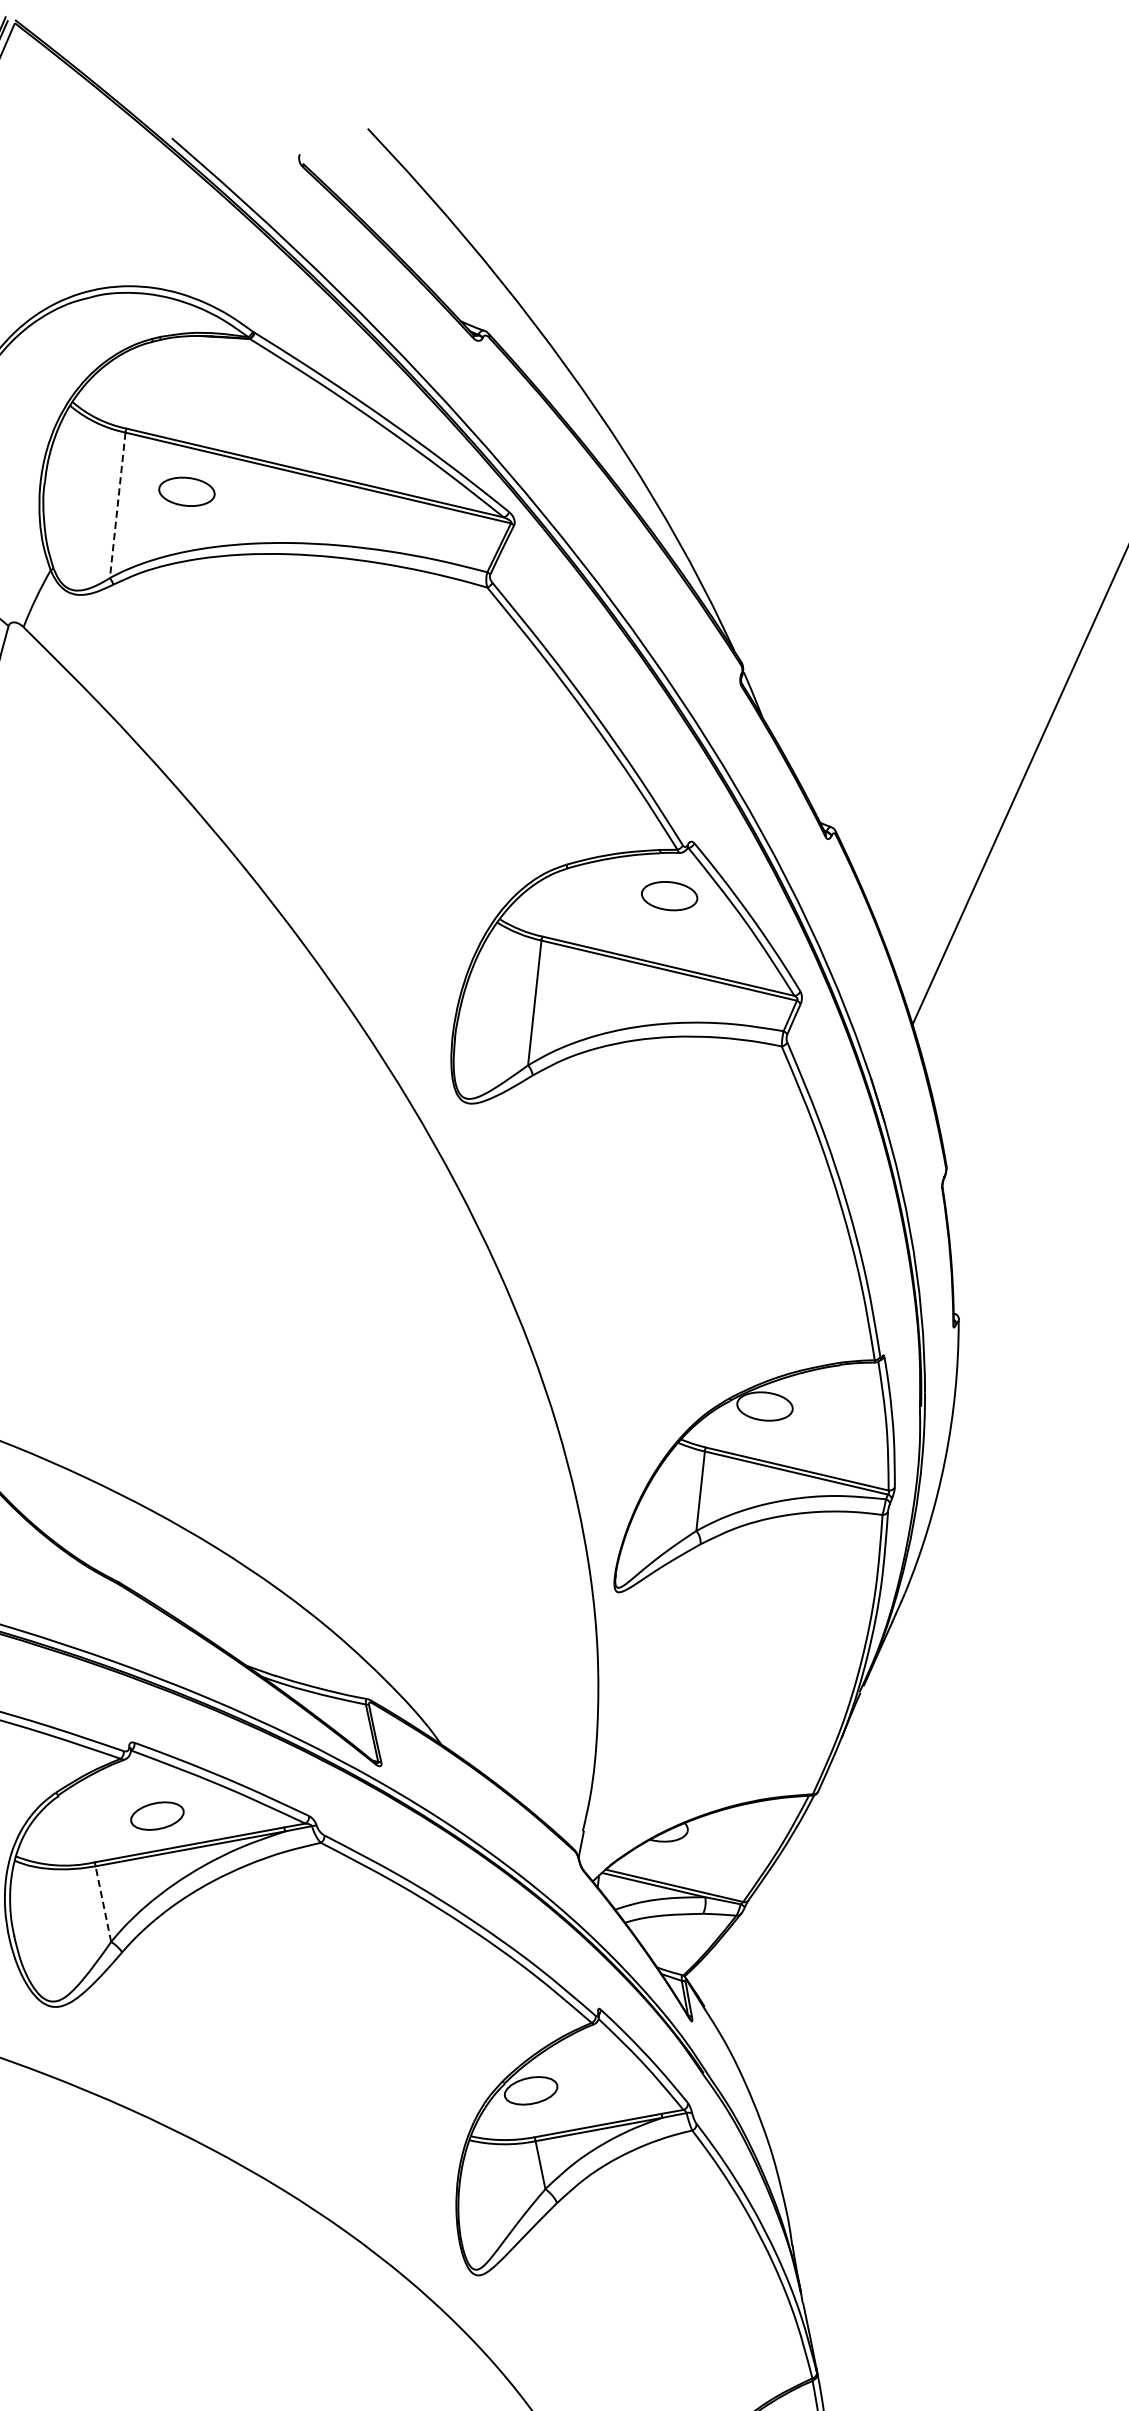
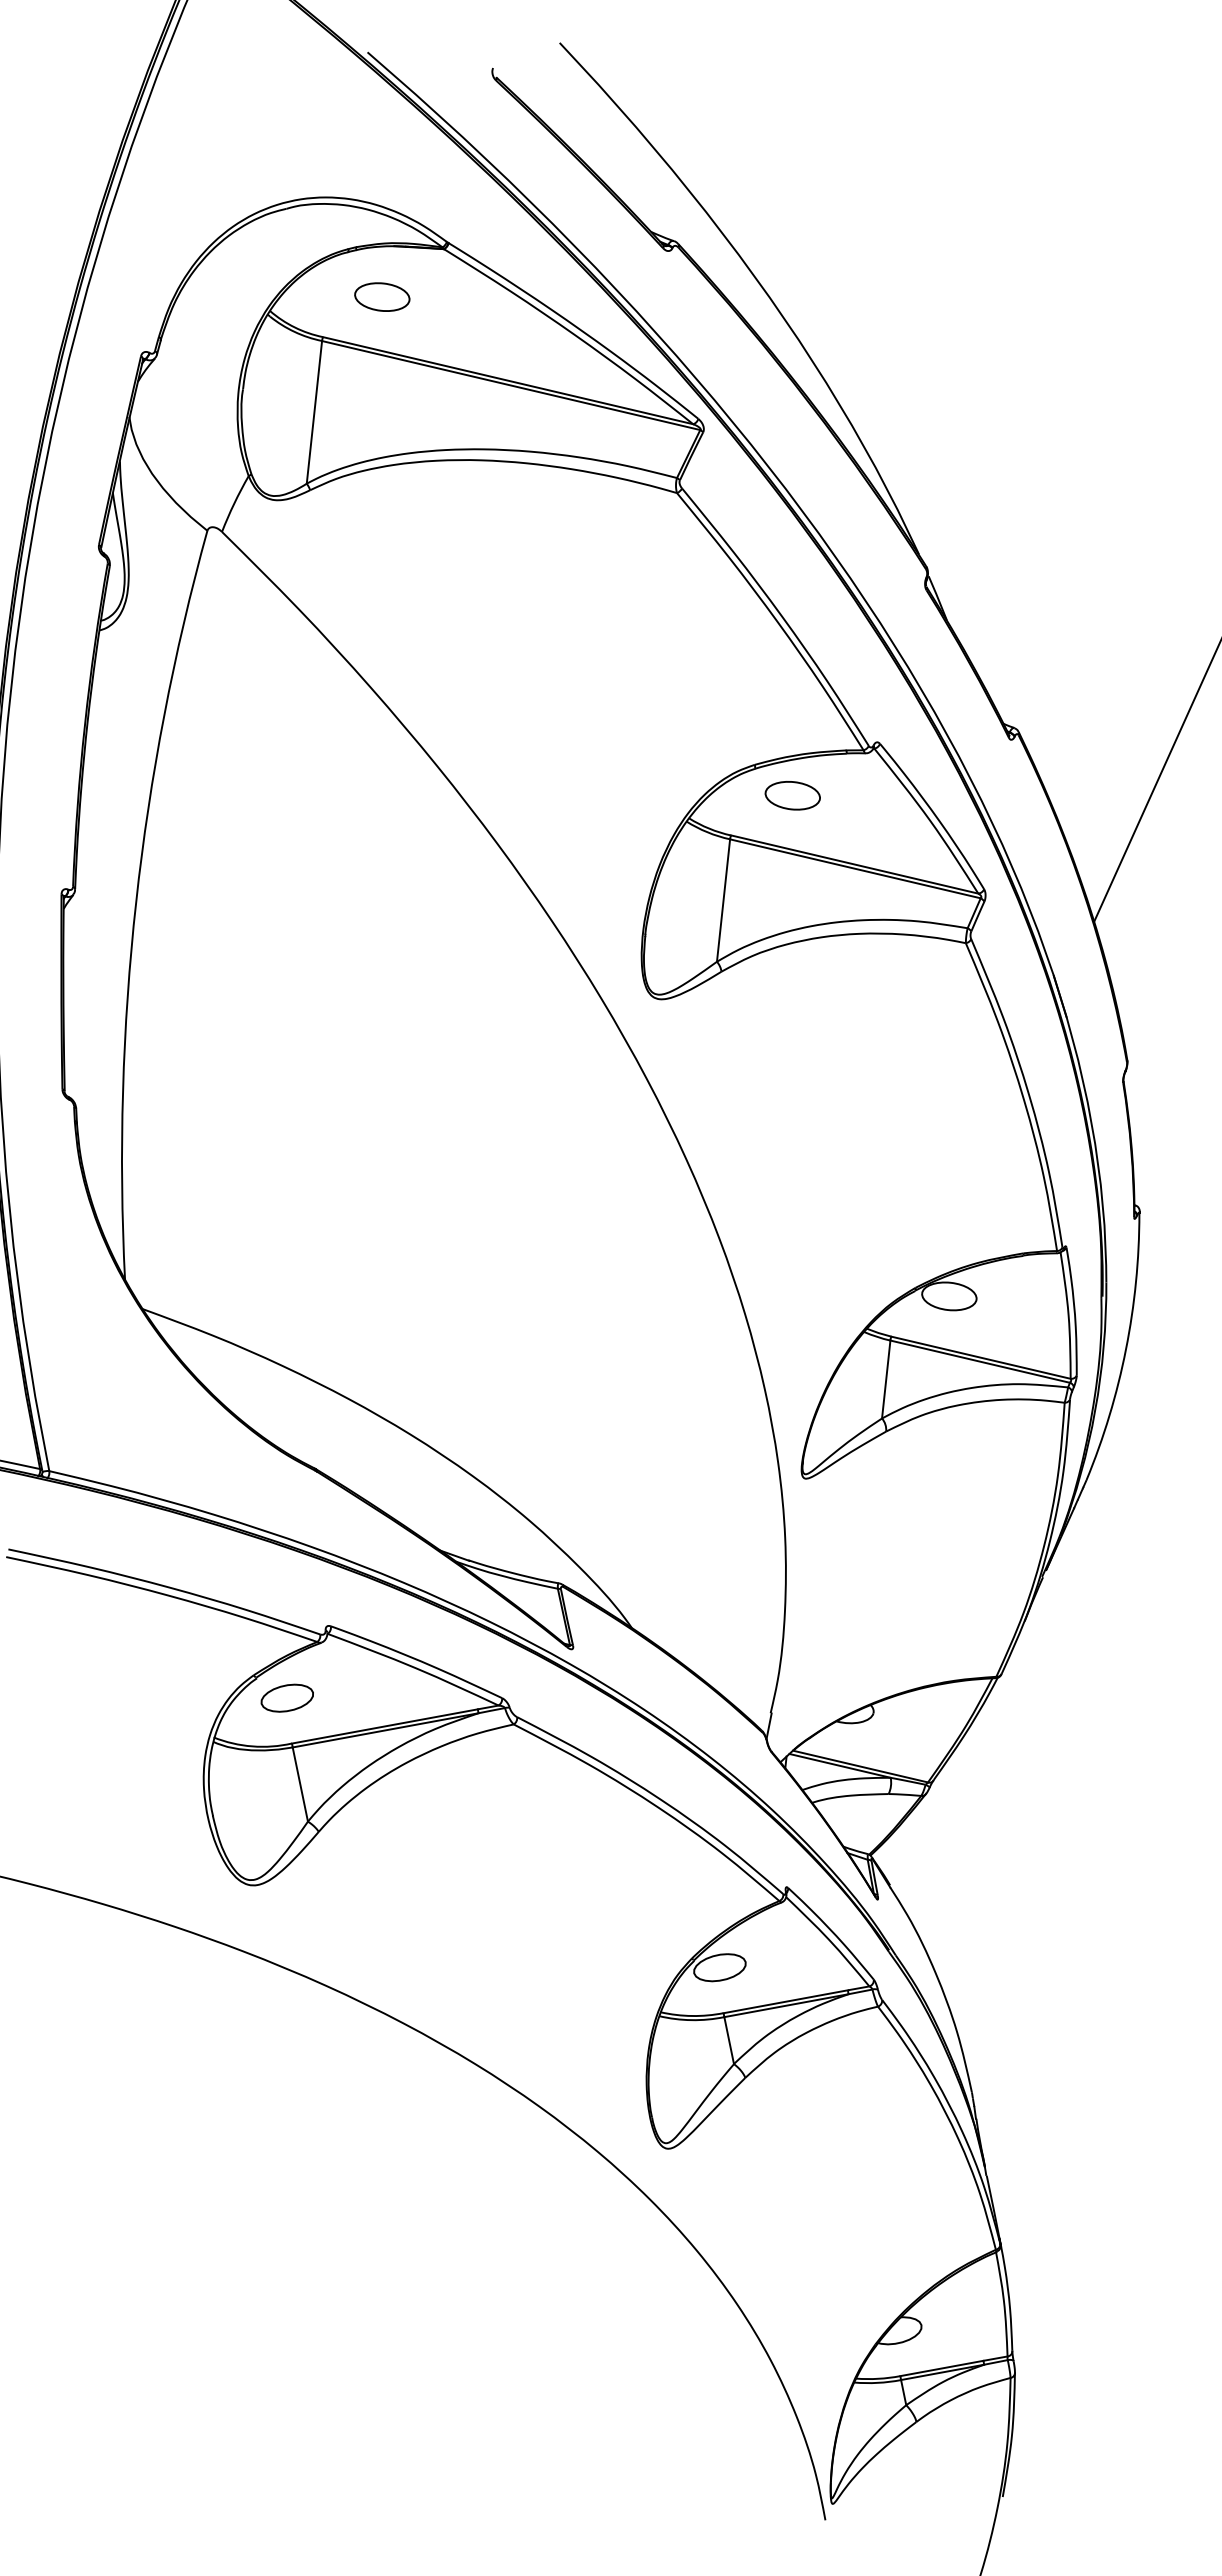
part: (187, 491) -> (382, 296), moved
line: (117, 505) -> (314, 412), dashed -> solid
part: (669, 895) -> (792, 795), moved
part: (156, 1815) -> (286, 1697), moved
line: (103, 1904) -> (300, 1784), dashed -> solid

